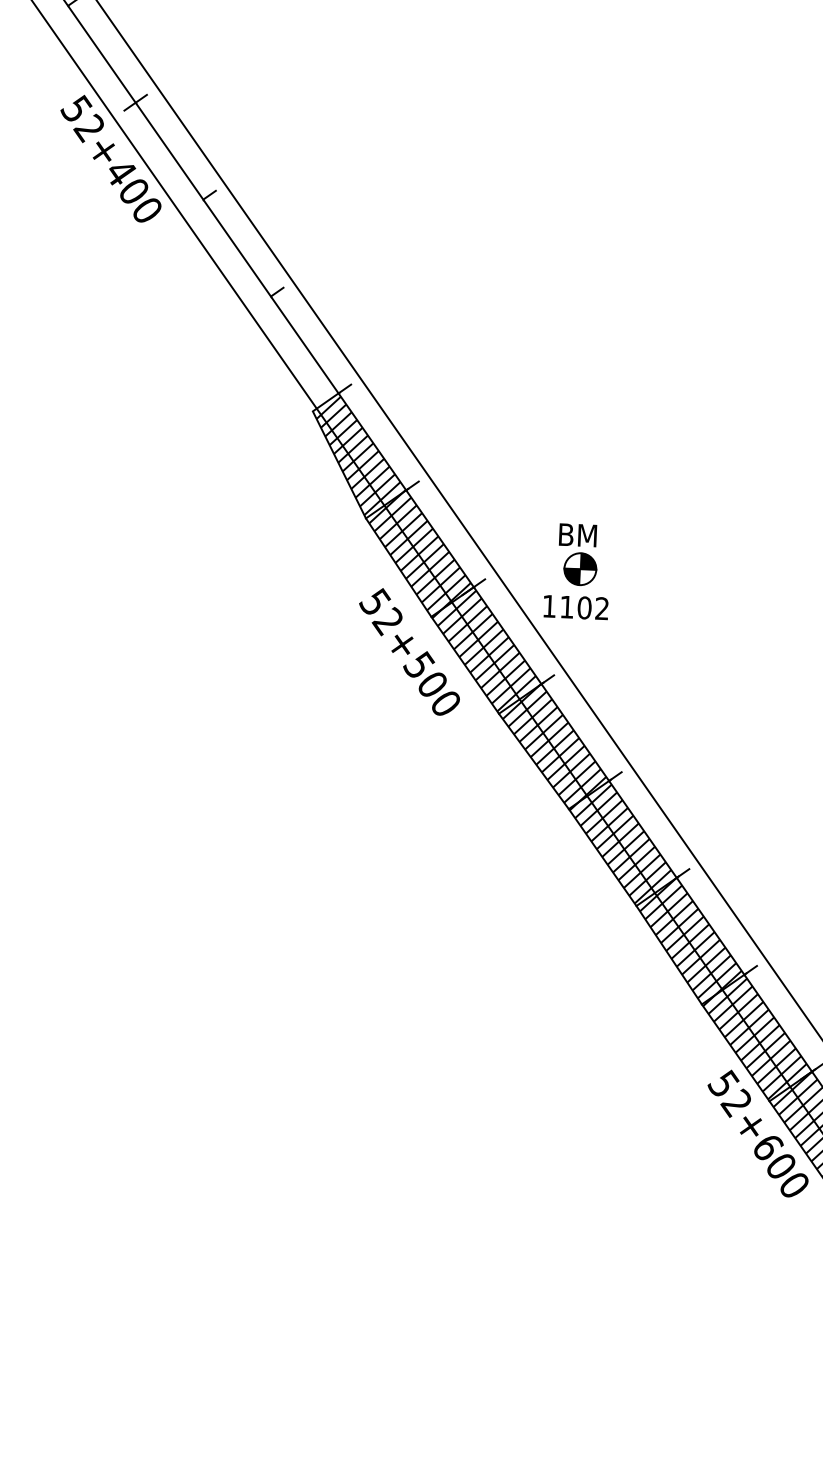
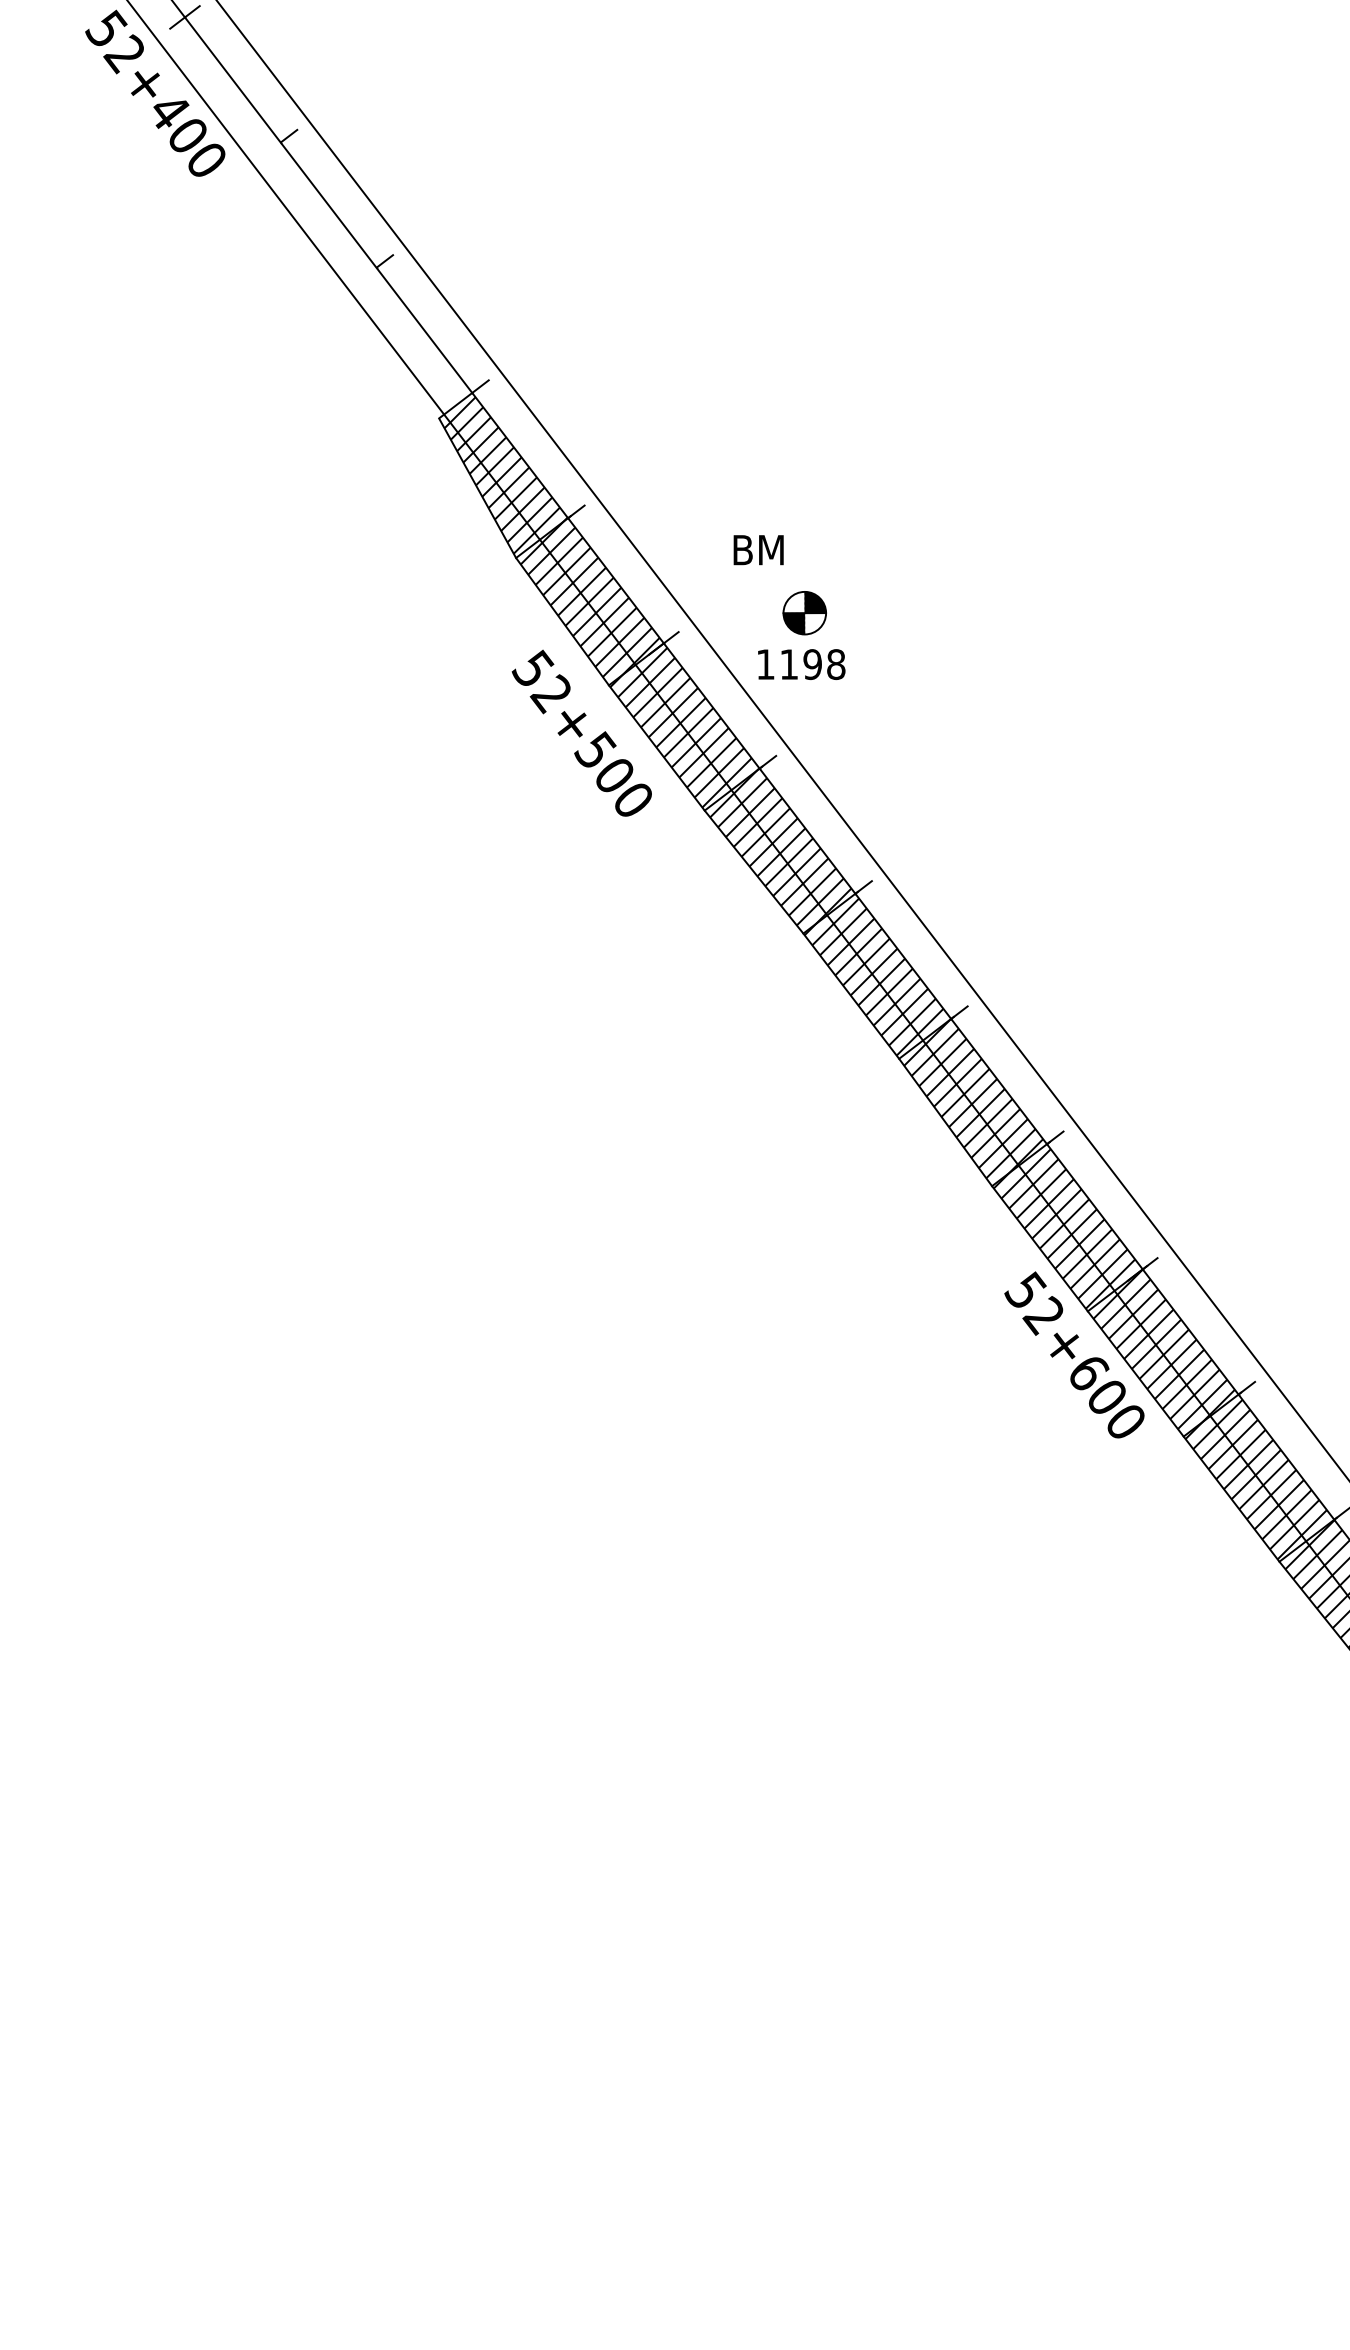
text: (577, 535) -> (758, 550), moved
text: (593, 608) -> (824, 664), 1102 -> 1198

